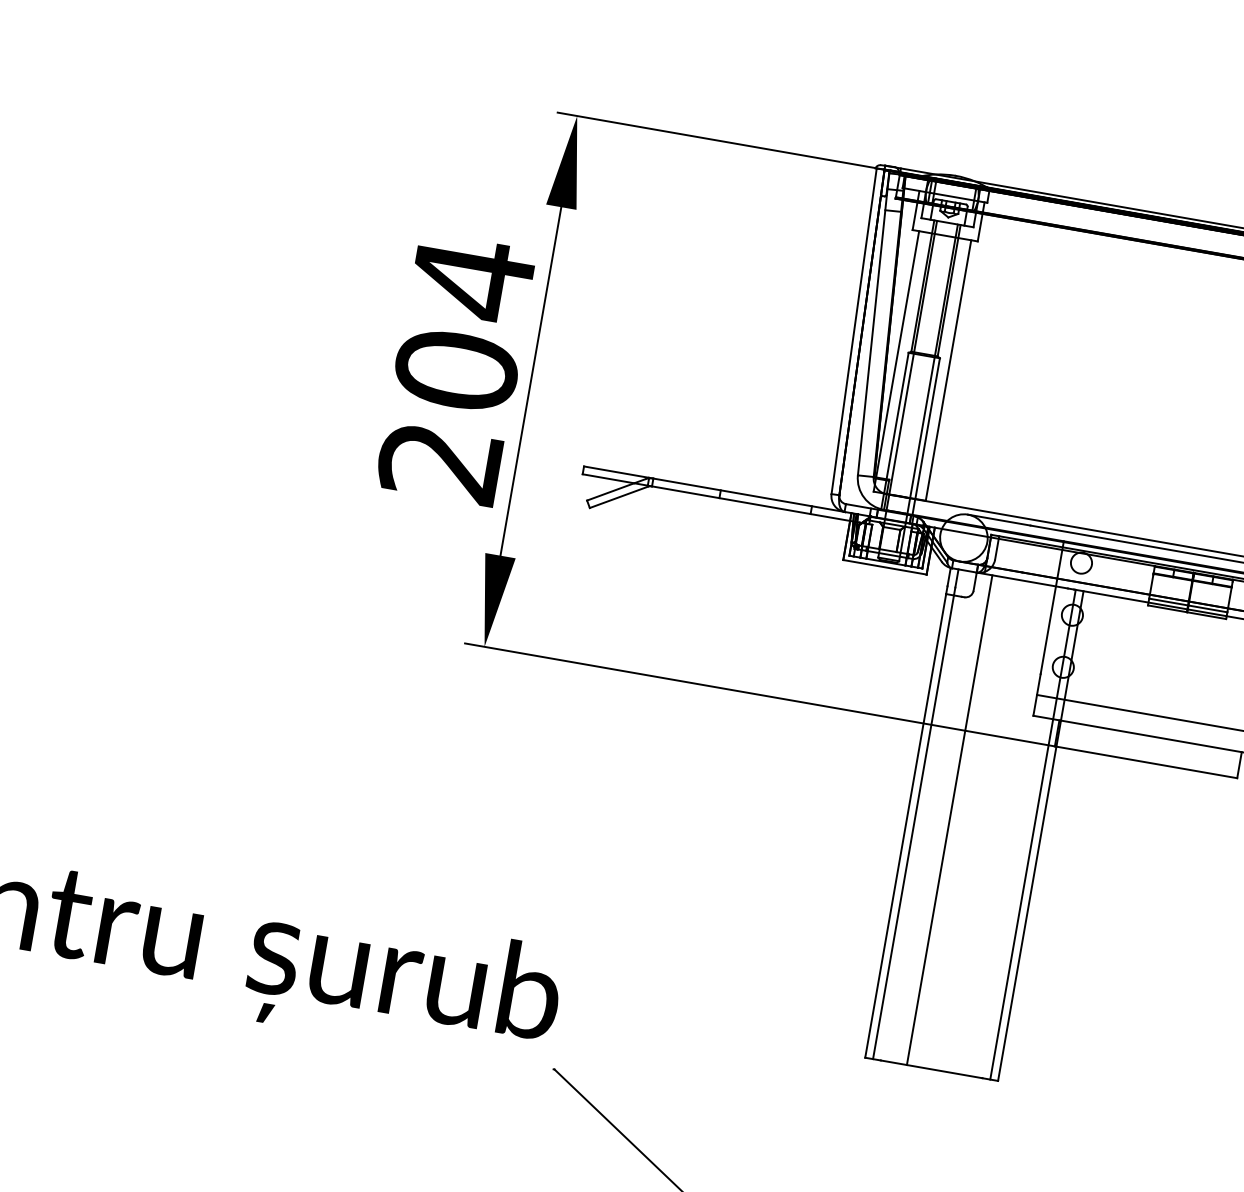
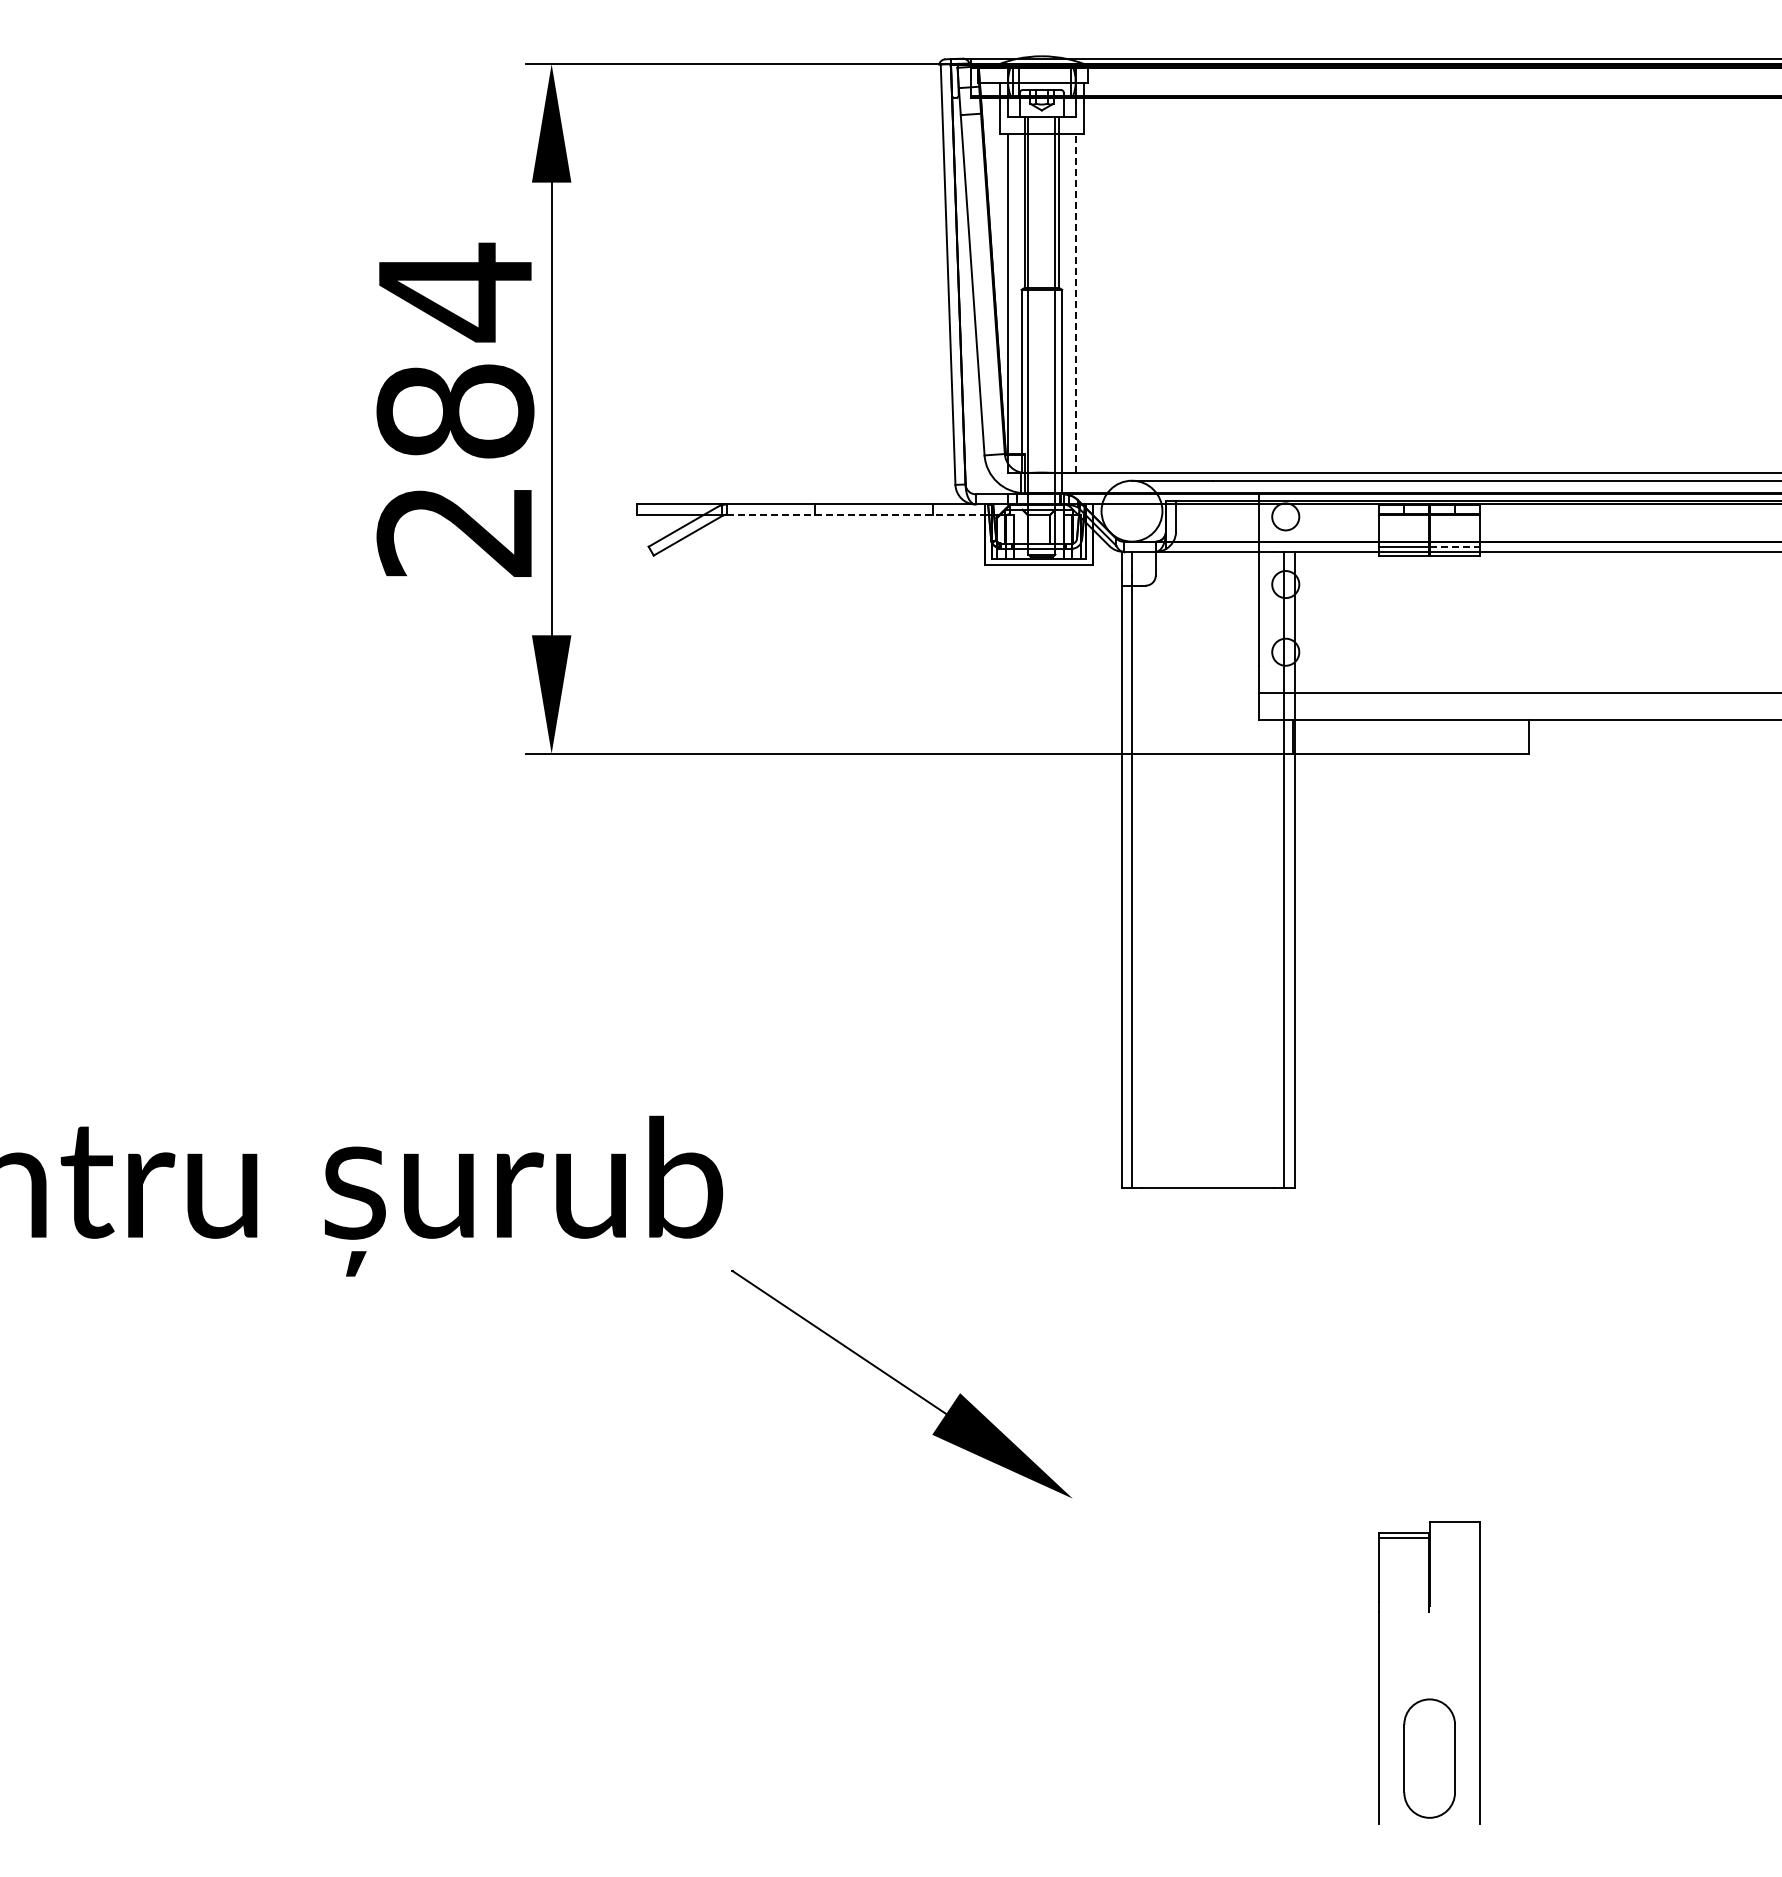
line: (948, 369) -> (1075, 302), solid -> dashed
text: (456, 370) -> (455, 411), 204 -> 284
line: (751, 503) -> (856, 514), solid -> dashed
line: (1208, 608) -> (1455, 546), solid -> dashed
line: (950, 819) -> (1176, 869), removed

